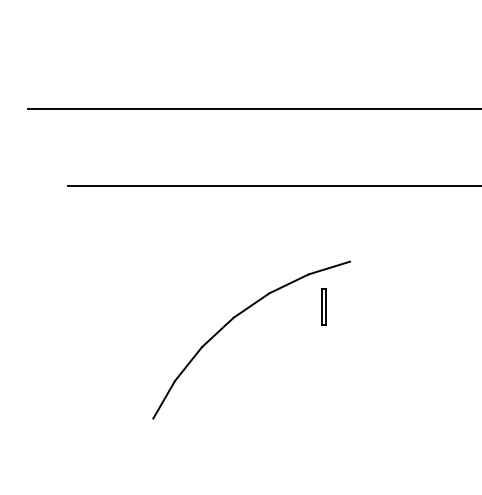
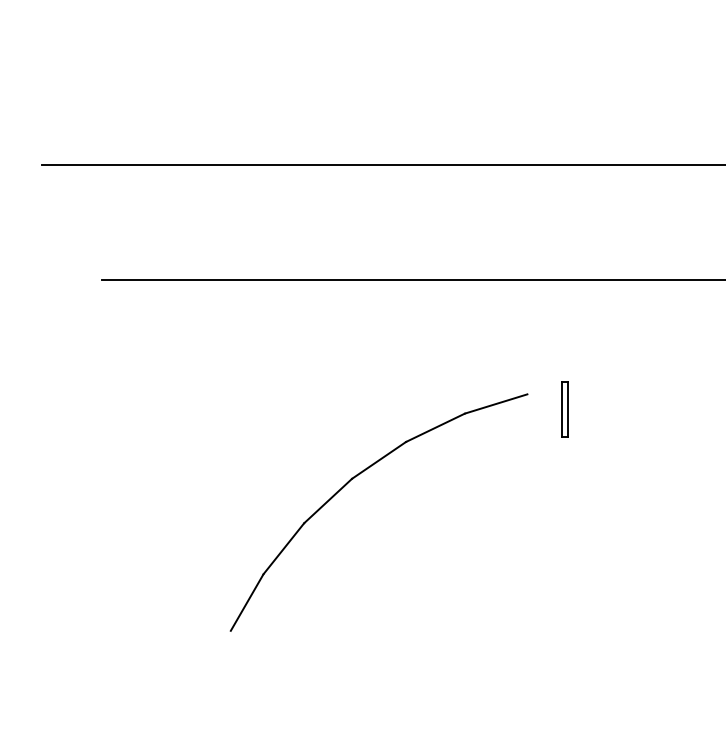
part: (323, 306) -> (564, 409), moved

